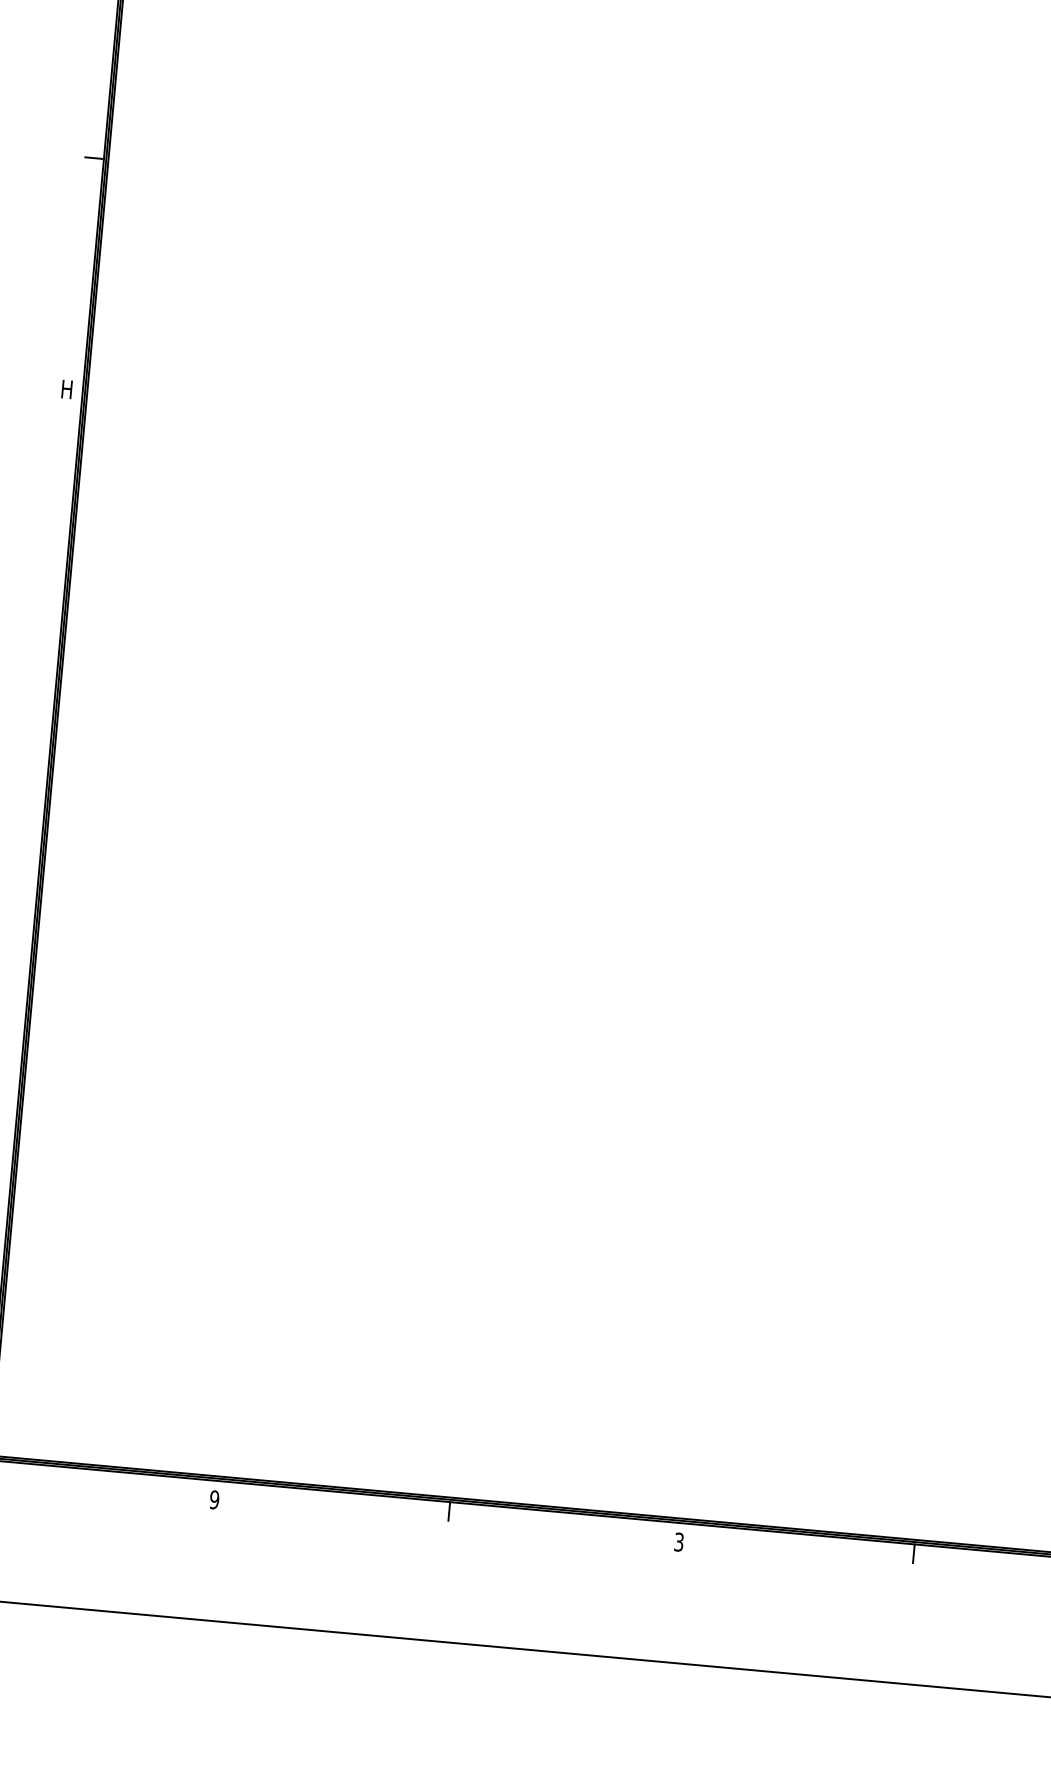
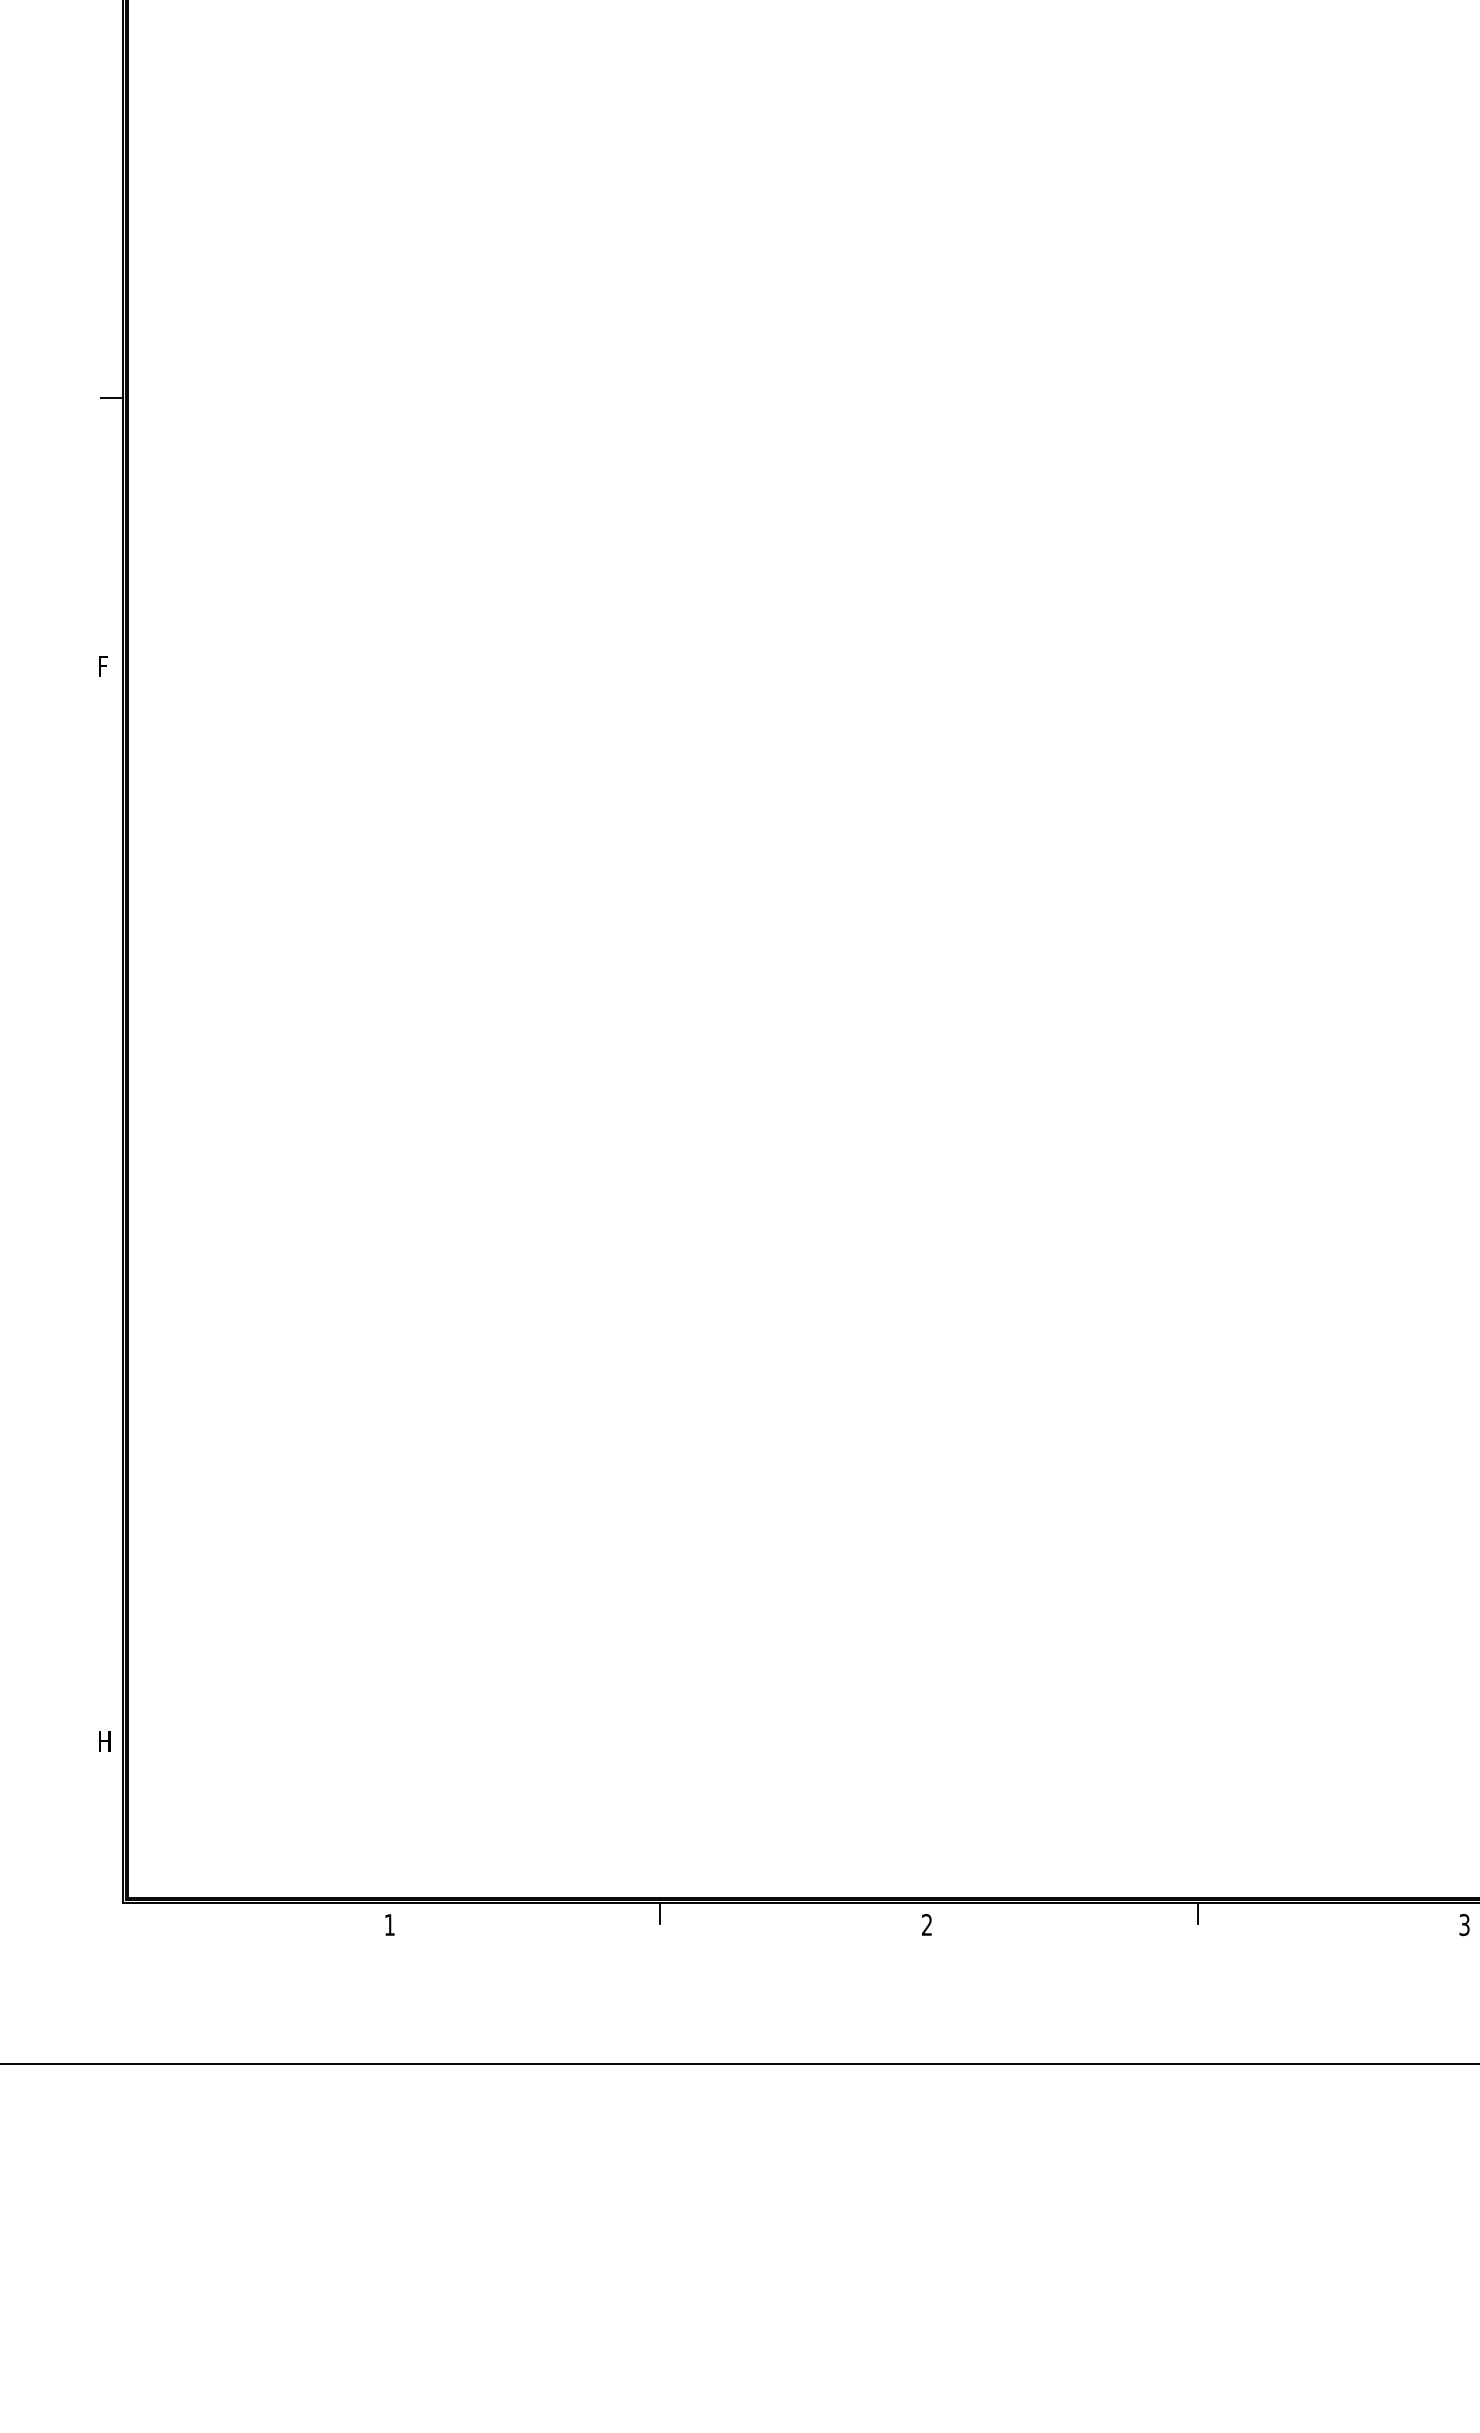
text: (67, 389) -> (105, 666), H -> F
text: (214, 1499) -> (389, 1924), 9 -> 1
text: (679, 1542) -> (927, 1925), 3 -> 2

